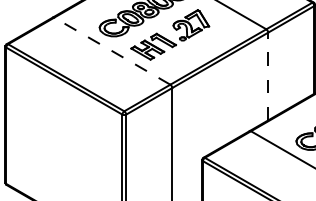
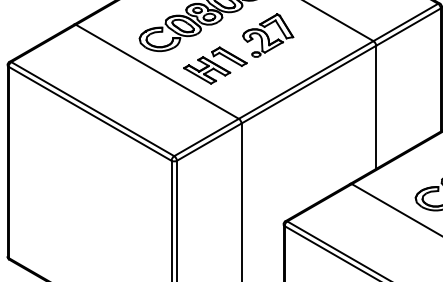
line: (111, 50) -> (156, 70), dashed -> solid
line: (268, 76) -> (376, 107), dashed -> solid

